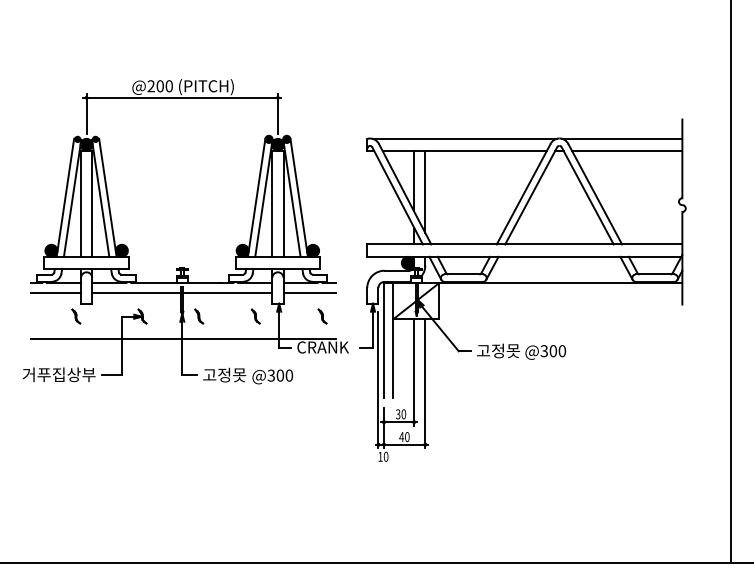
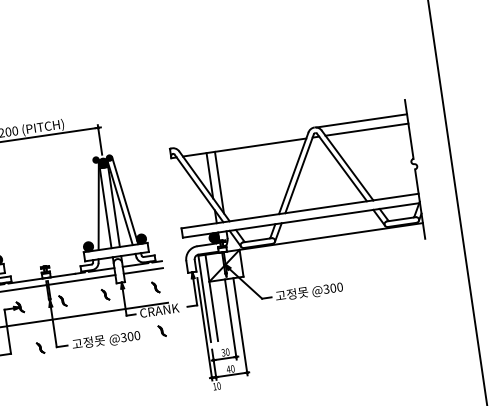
line: (464, 138) -> (243, 137), removed
line: (256, 197) -> (93, 205), removed
part: (161, 373) -> (40, 348), added
part: (322, 374) -> (162, 331), added

